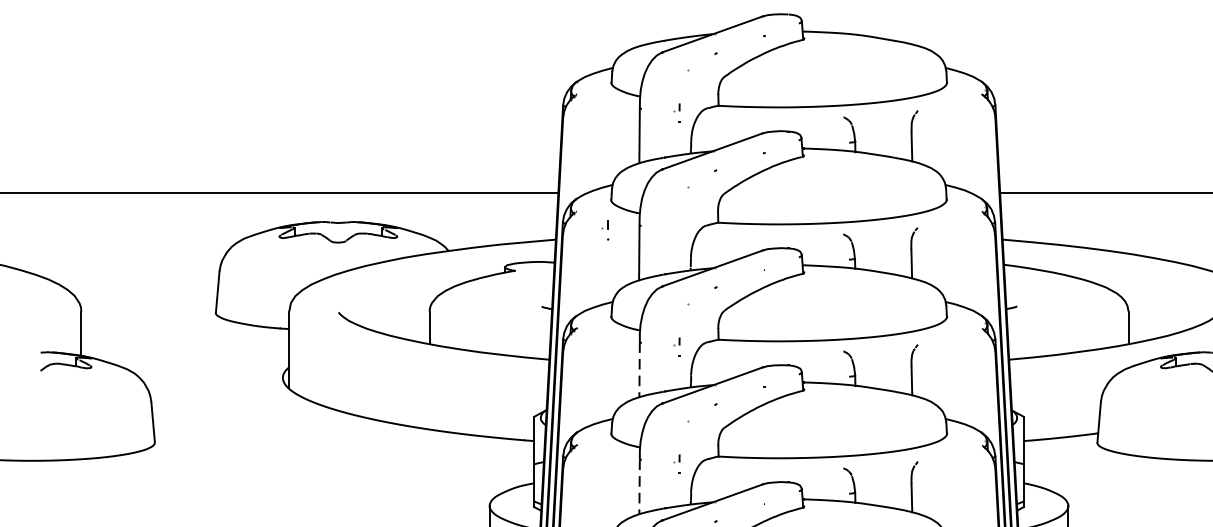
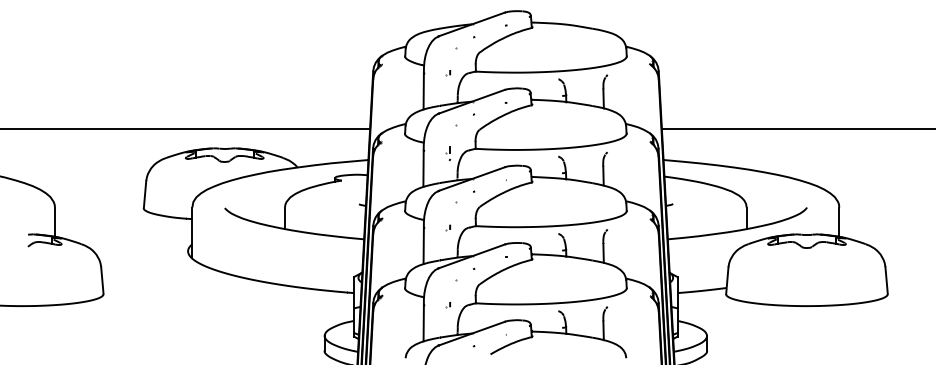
part: (604, 229) -> (447, 153), moved
line: (639, 370) -> (423, 246), dashed -> solid
line: (639, 487) -> (423, 323), dashed -> solid

